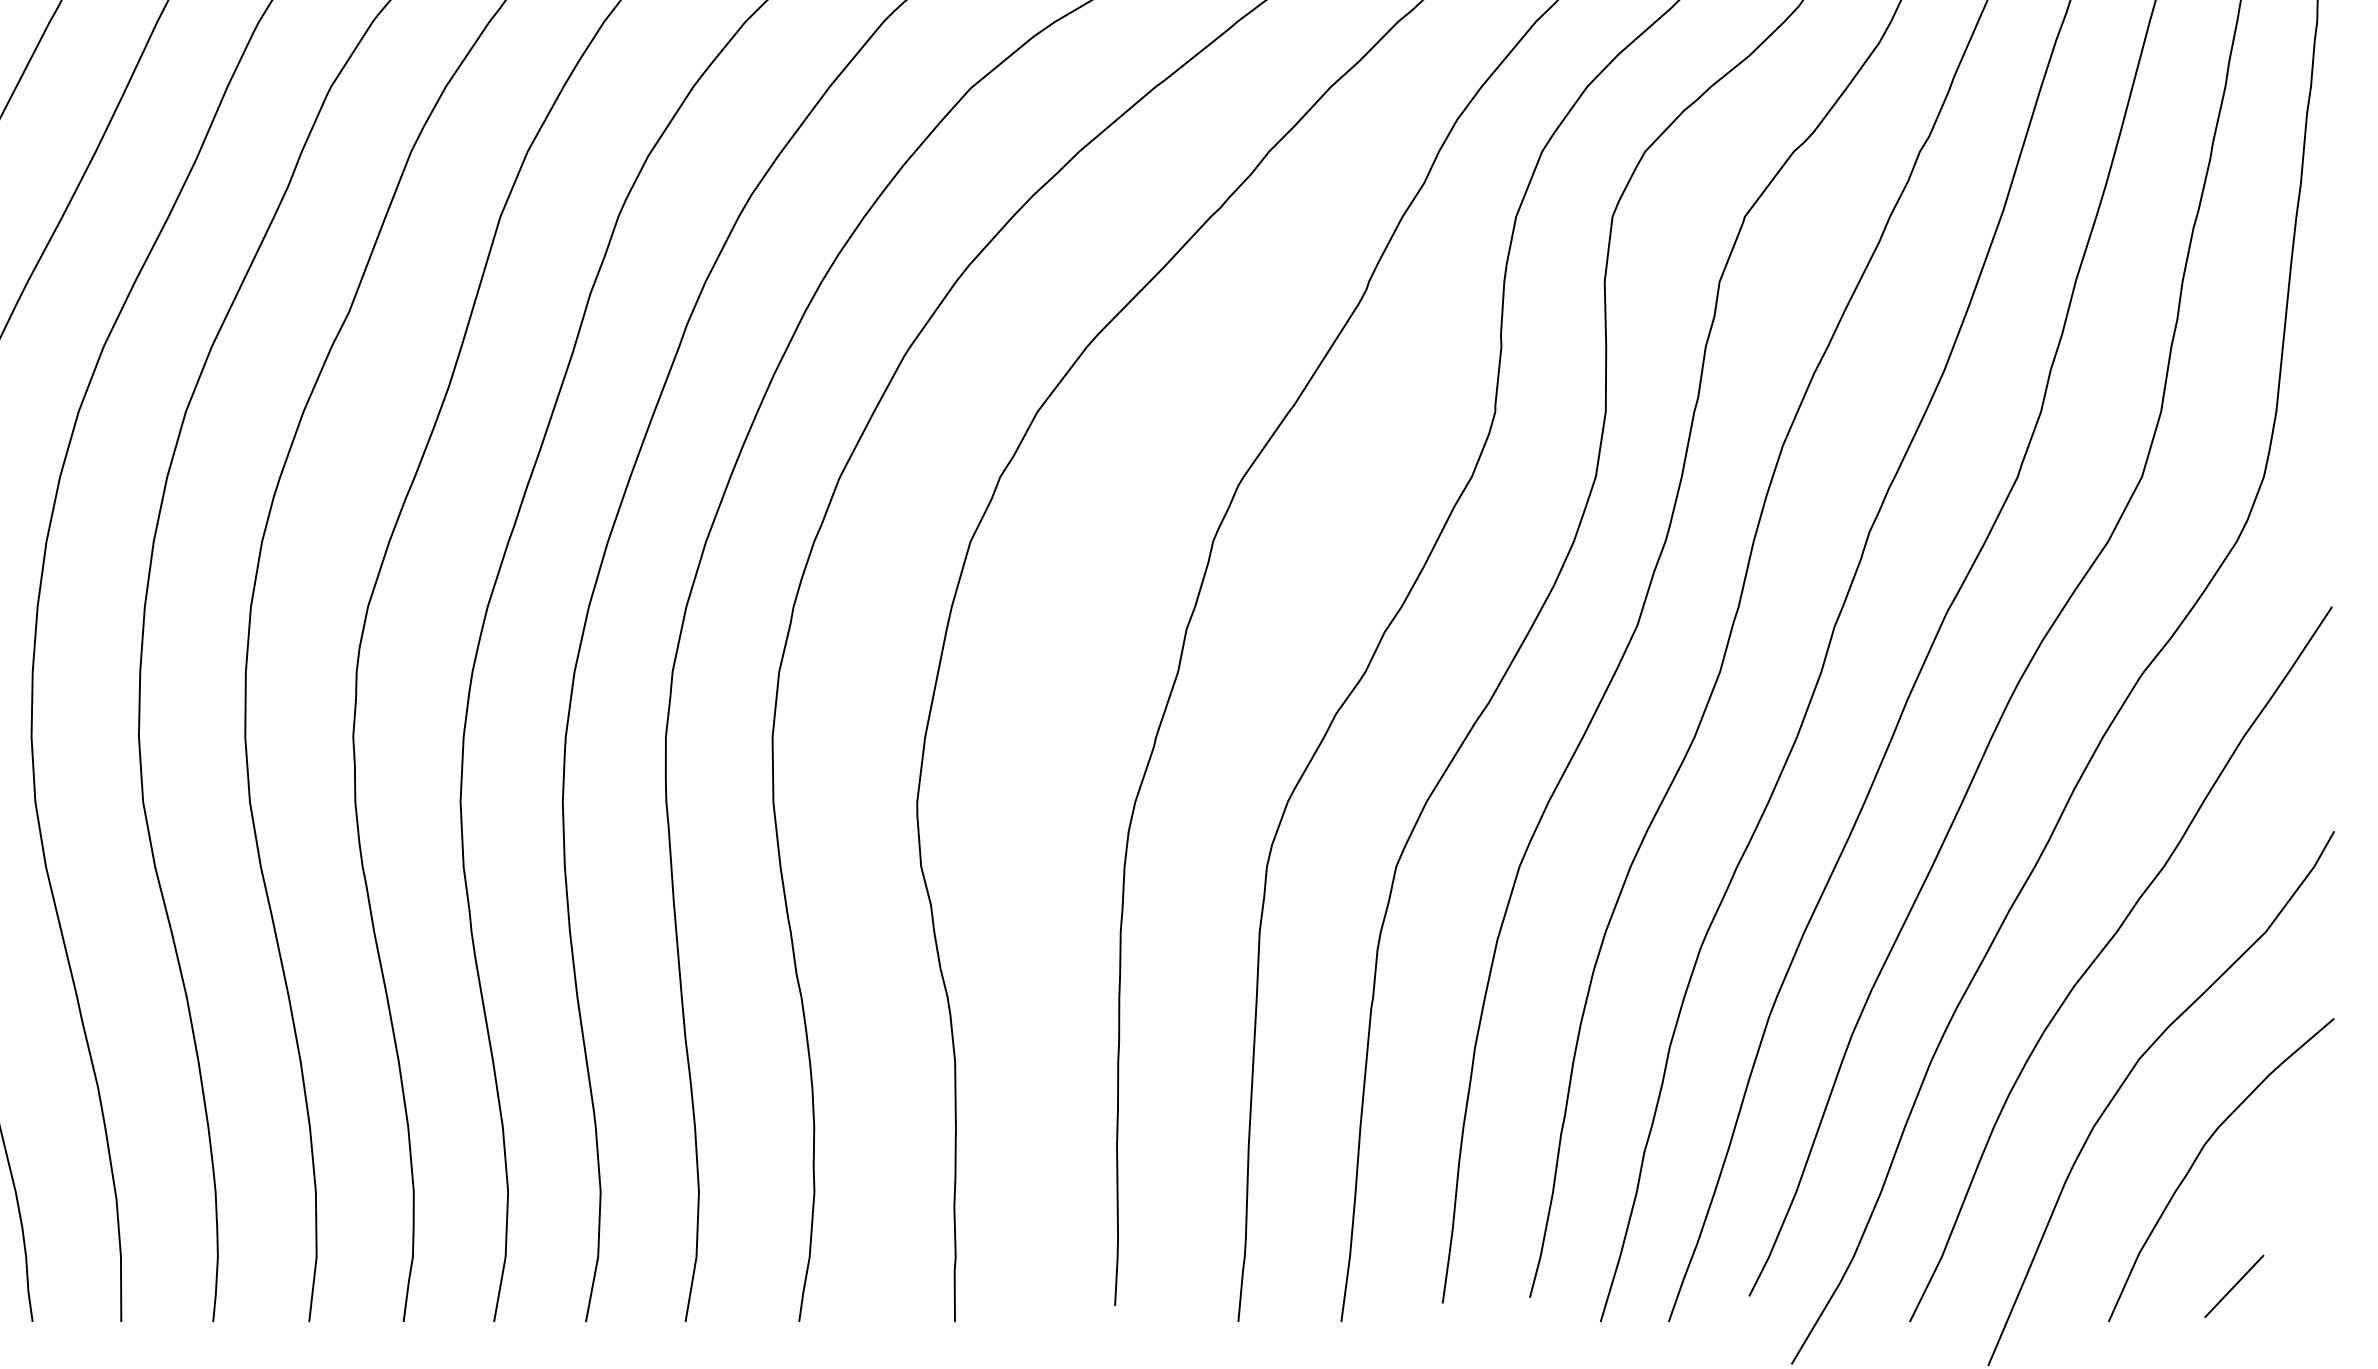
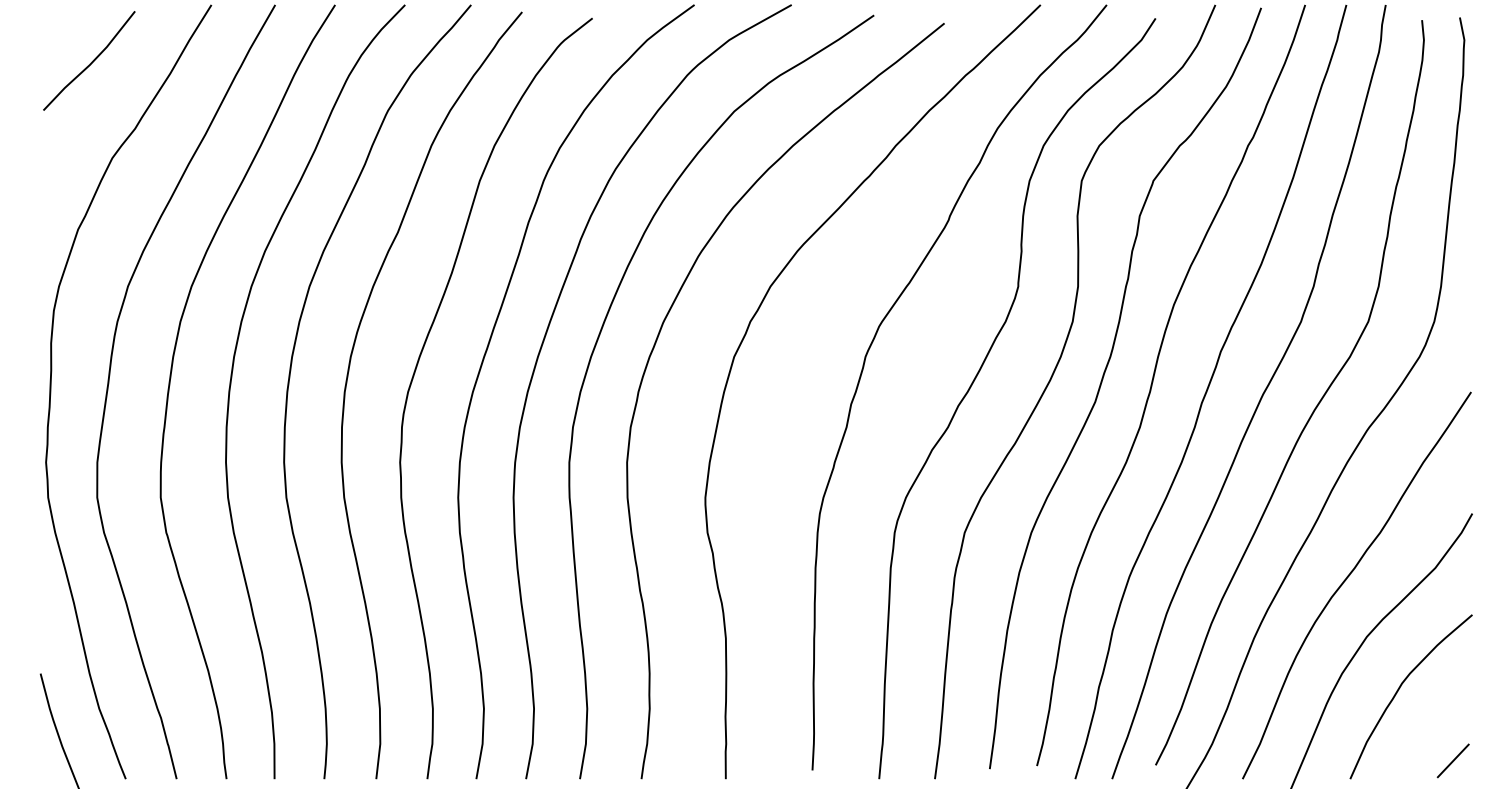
line: (2232, 1285) -> (1452, 760), moved

